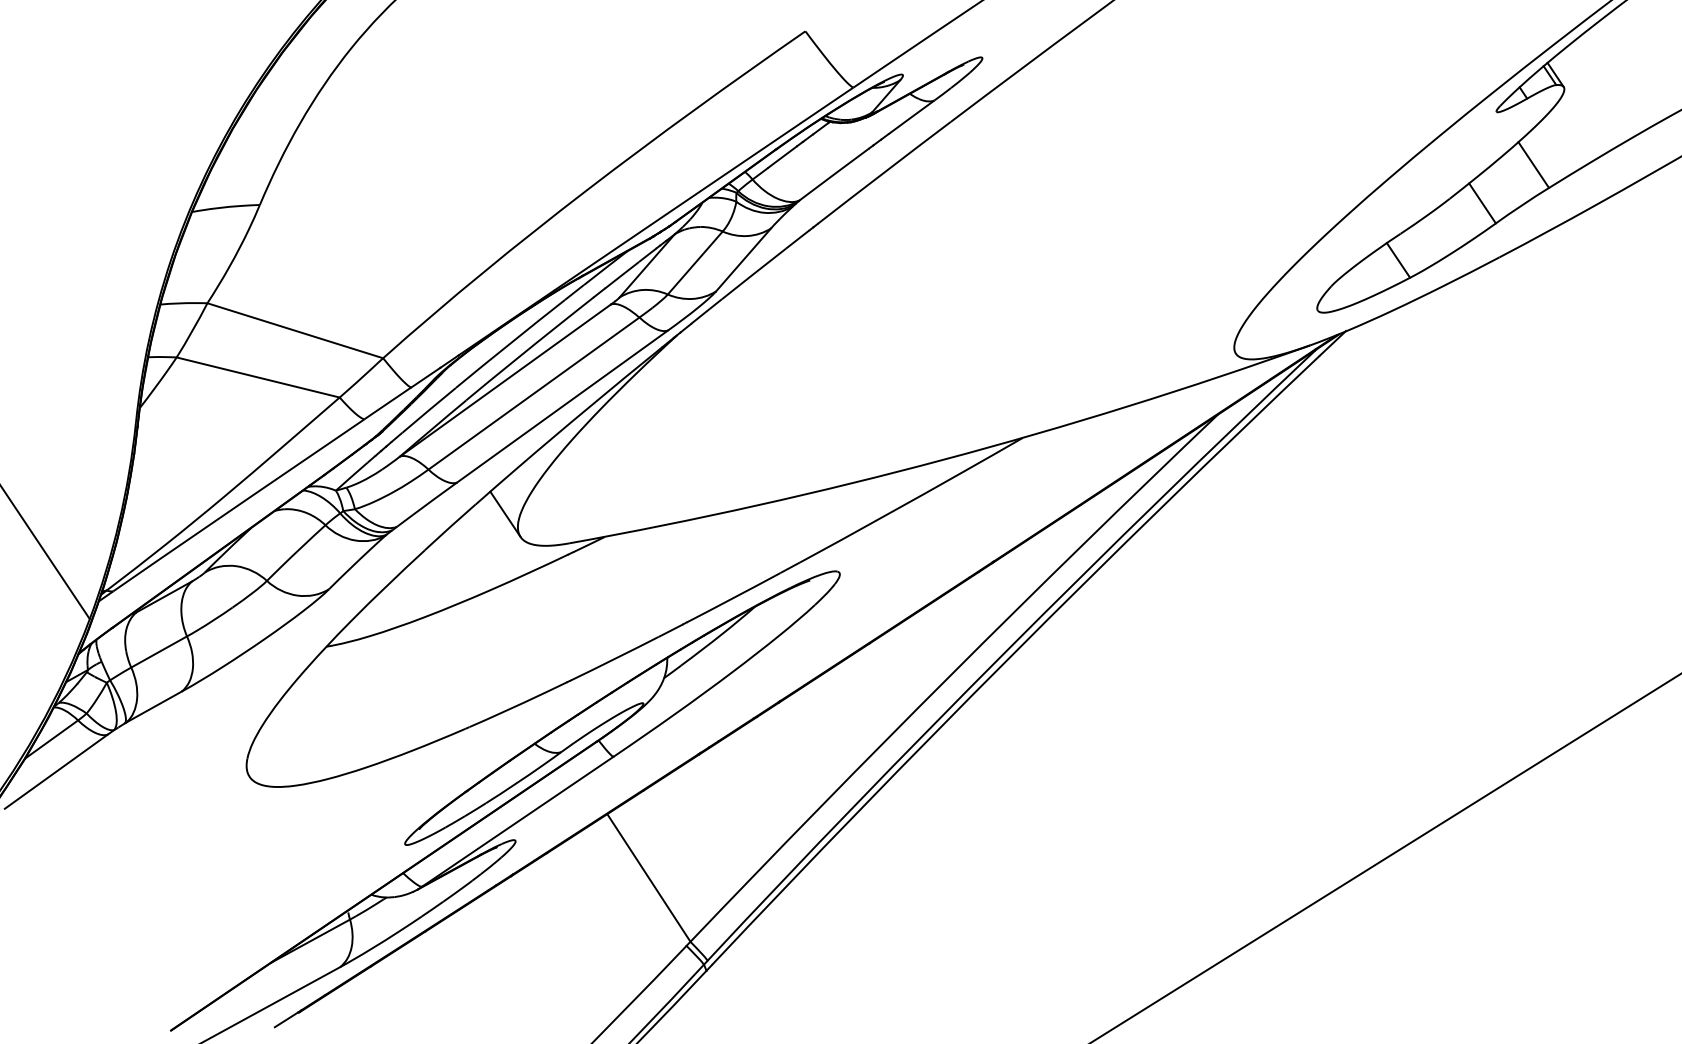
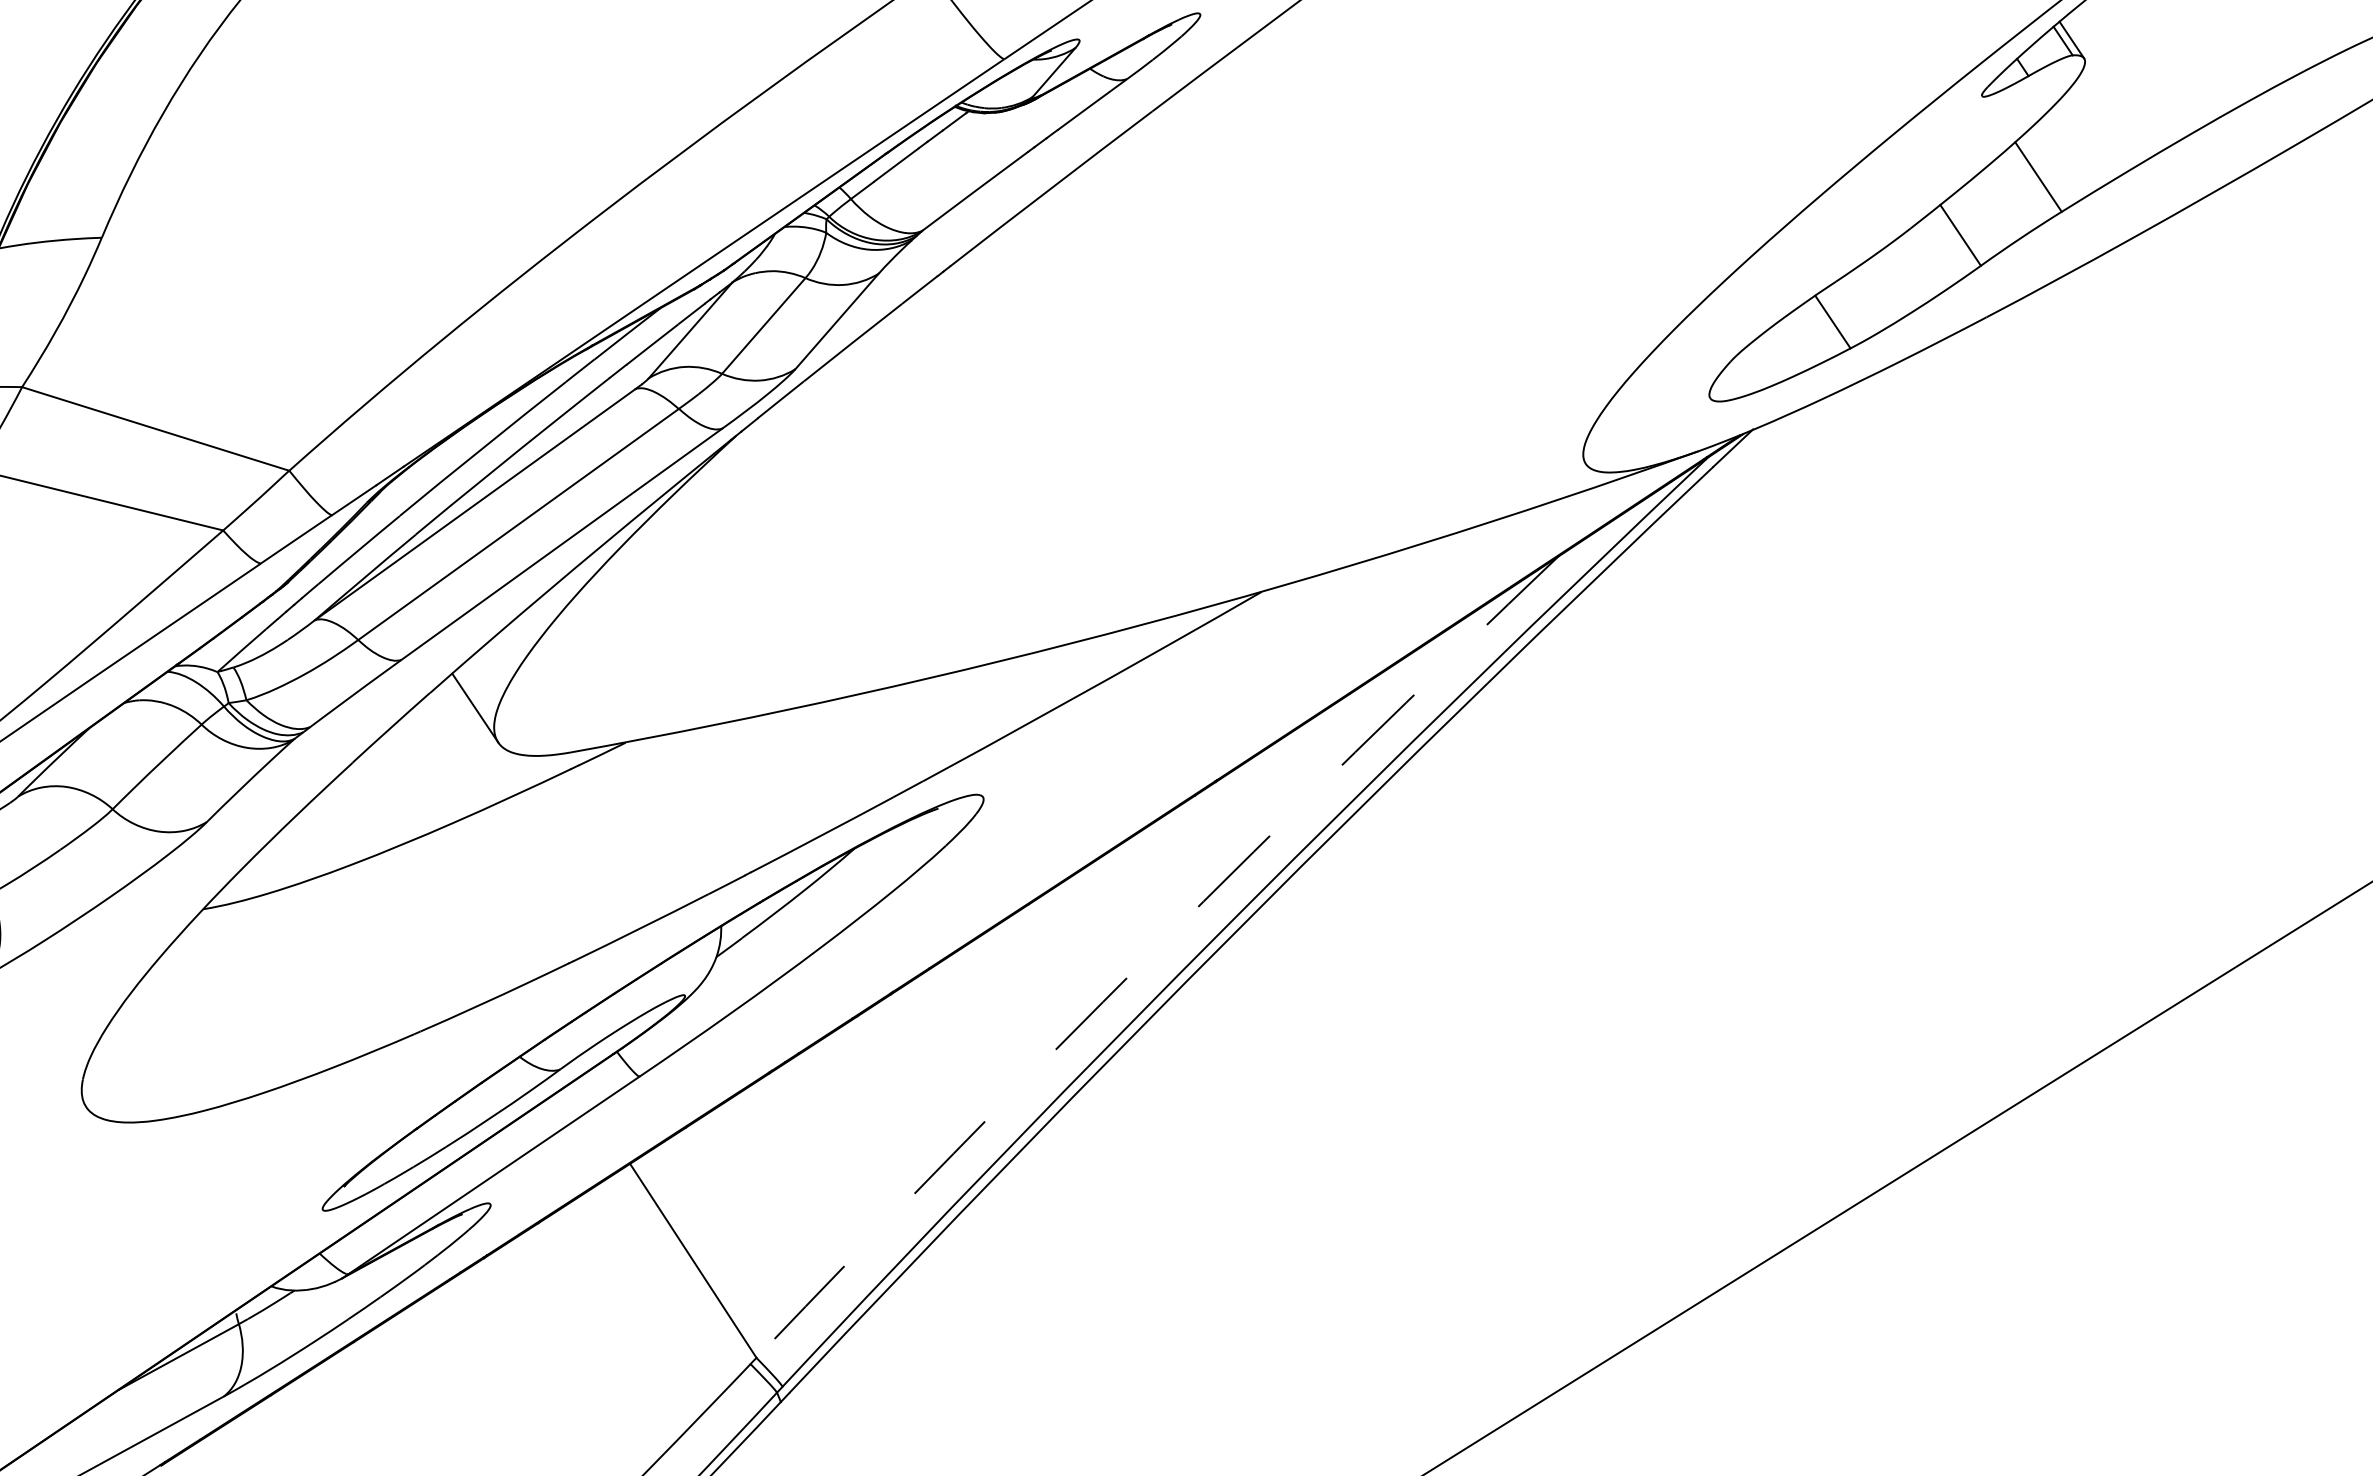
arc: (951, 674) -> (1153, 951), solid -> dashed

